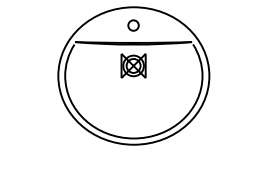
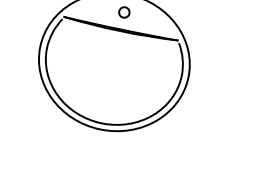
part: (133, 65) -> (116, 51), removed

